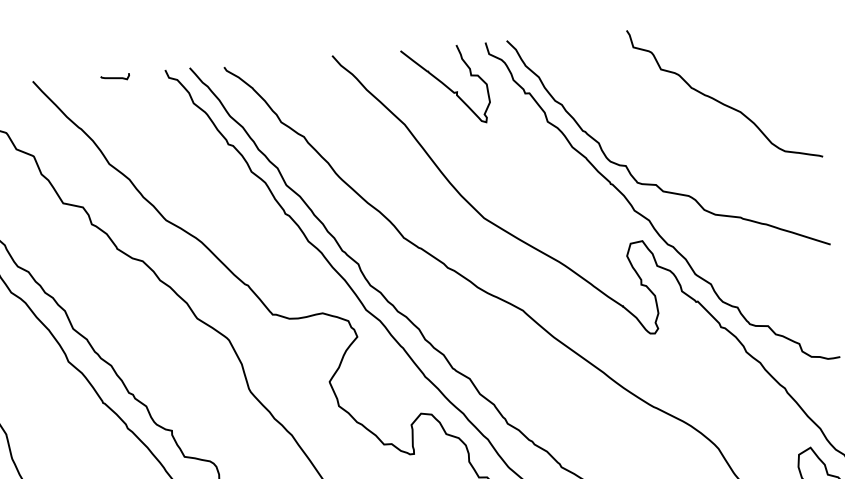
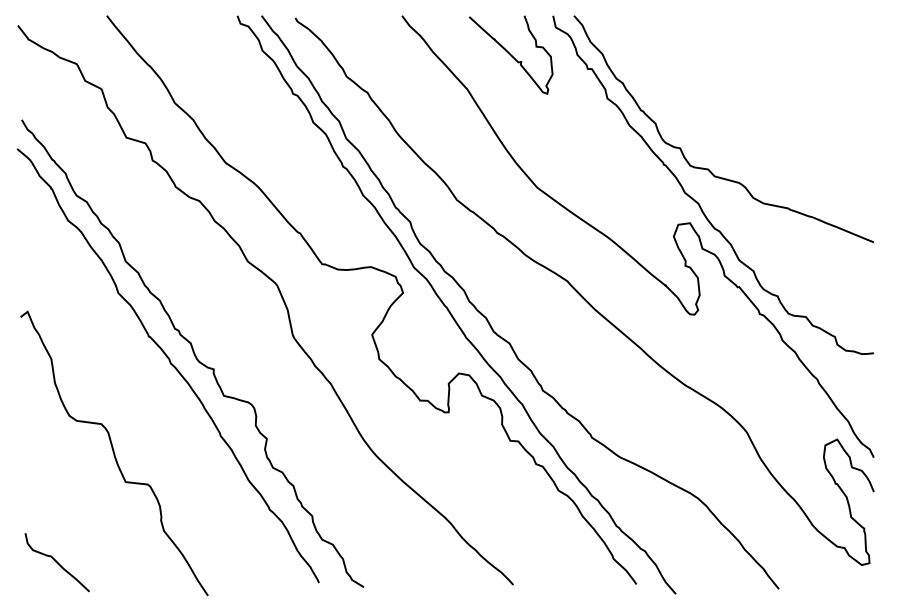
curve: (114, 77) -> (187, 18), removed
curve: (719, 100) -> (777, 92), removed

